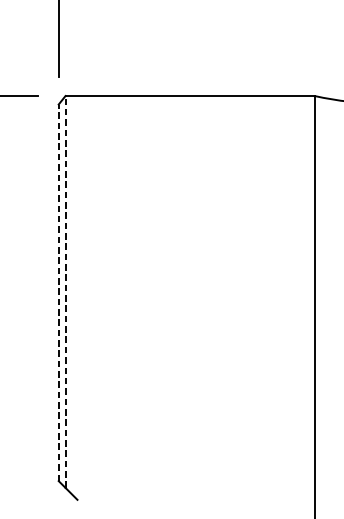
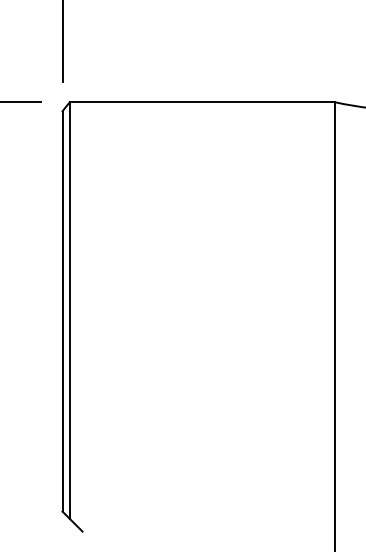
line: (58, 291) -> (62, 310), dashed -> solid
line: (65, 291) -> (69, 310), dashed -> solid

